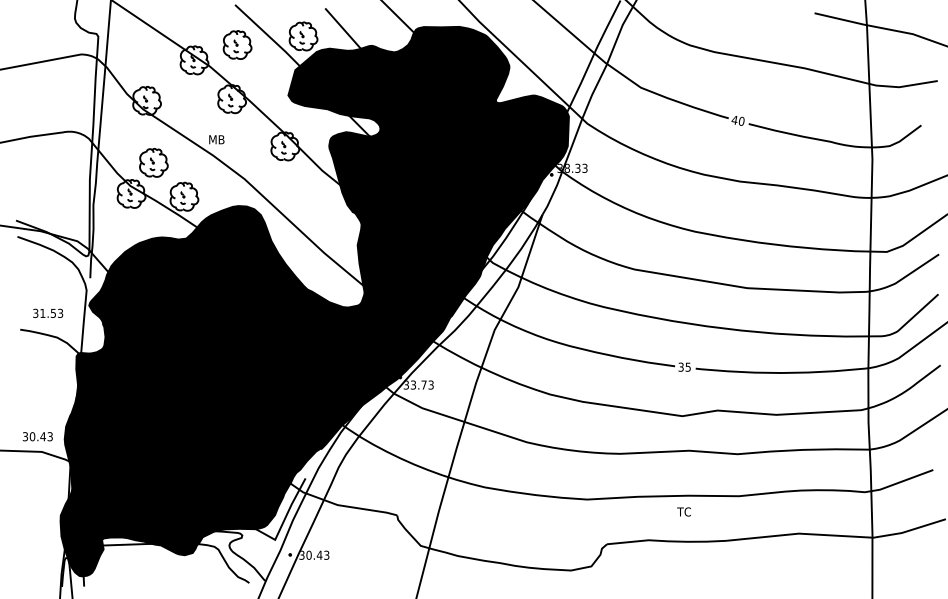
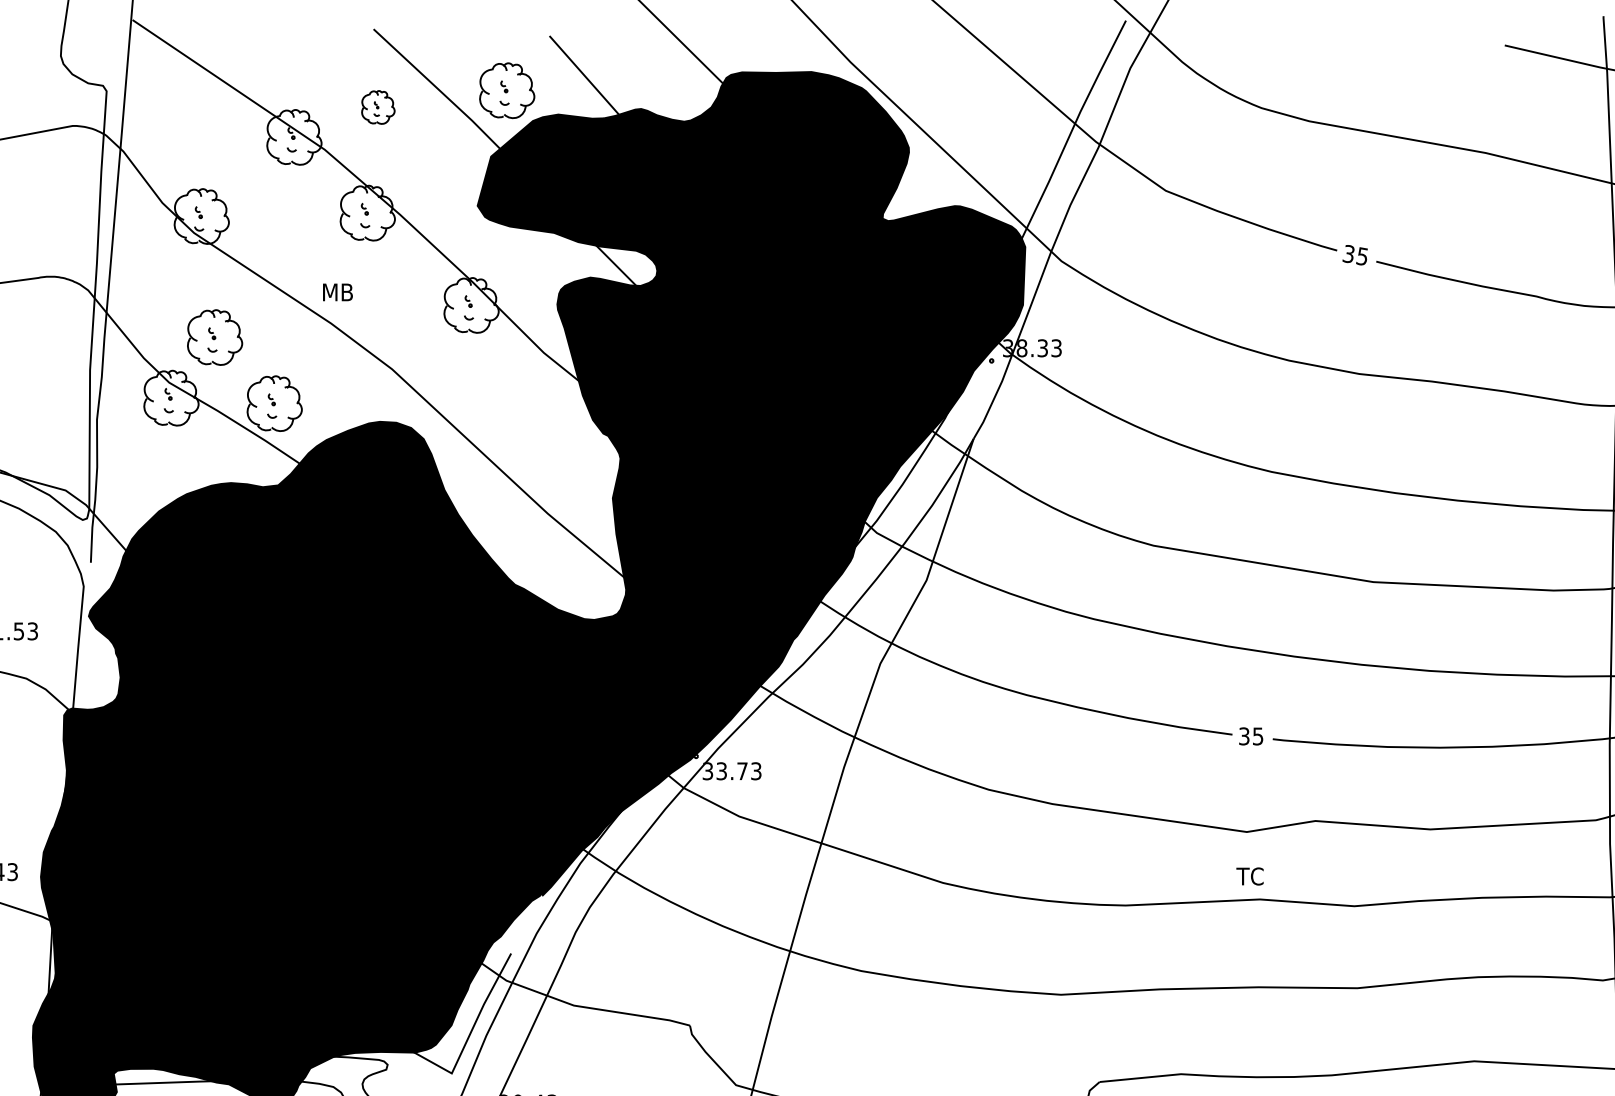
part: (237, 44) -> (378, 106), size x0.6
text: (737, 120) -> (1354, 254), 40 -> 35
text: (683, 511) -> (1248, 875), moved

